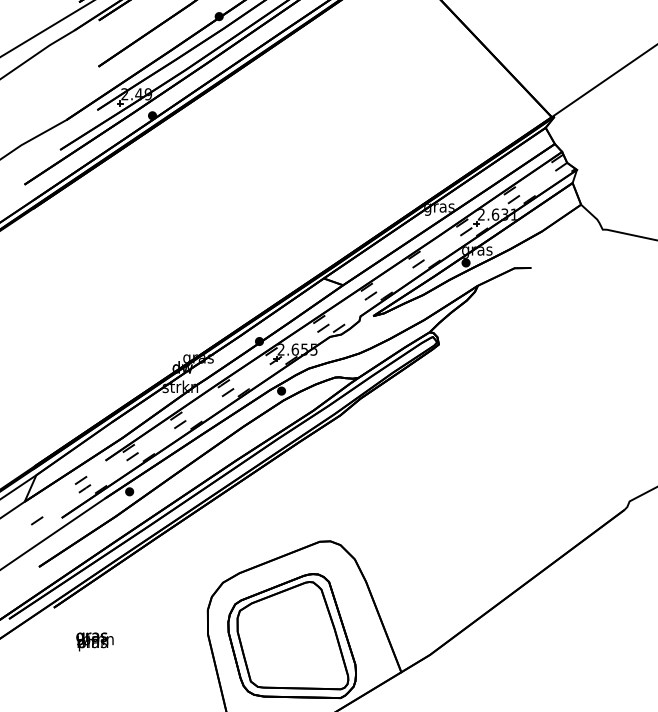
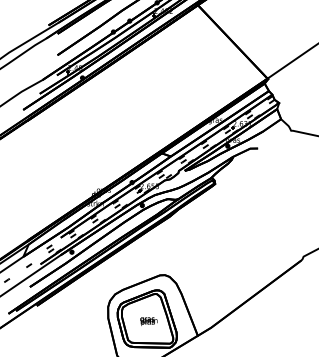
text: (94, 641) -> (148, 321), moved

